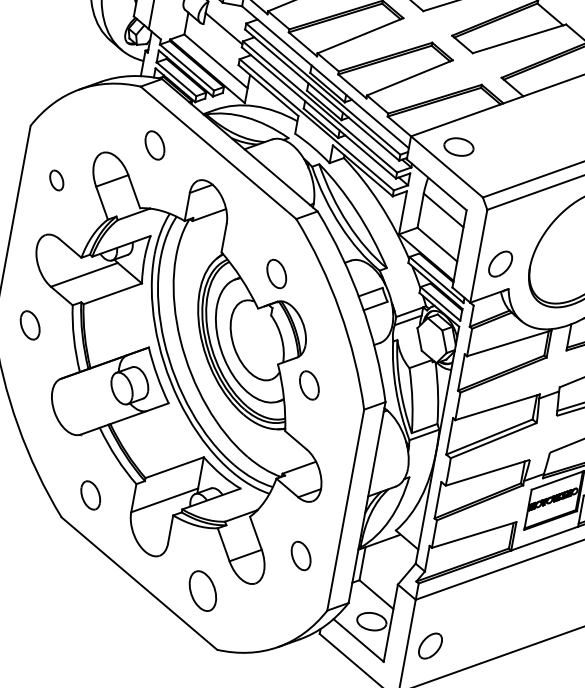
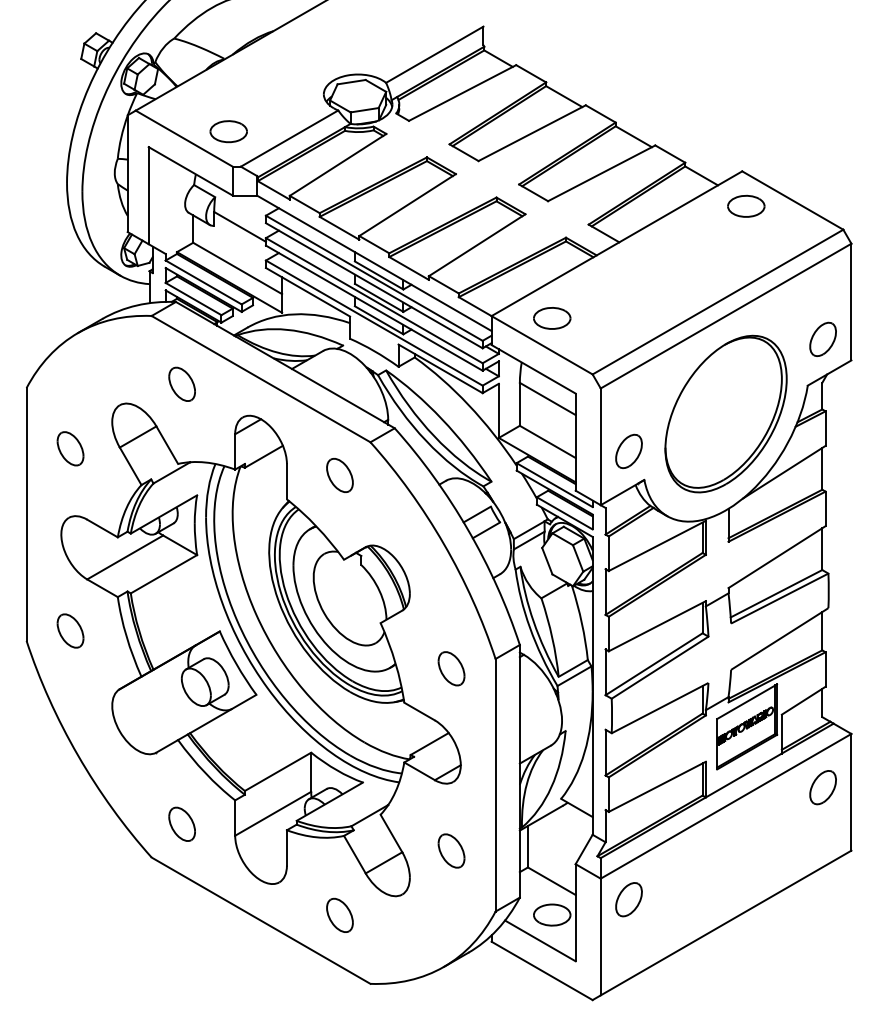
part: (56, 180) -> (70, 448), size x1.43
part: (276, 273) -> (339, 475), moved
part: (309, 385) -> (451, 668), moved
part: (202, 590) -> (339, 914), size x0.71
part: (430, 645) -> (628, 899), moved

